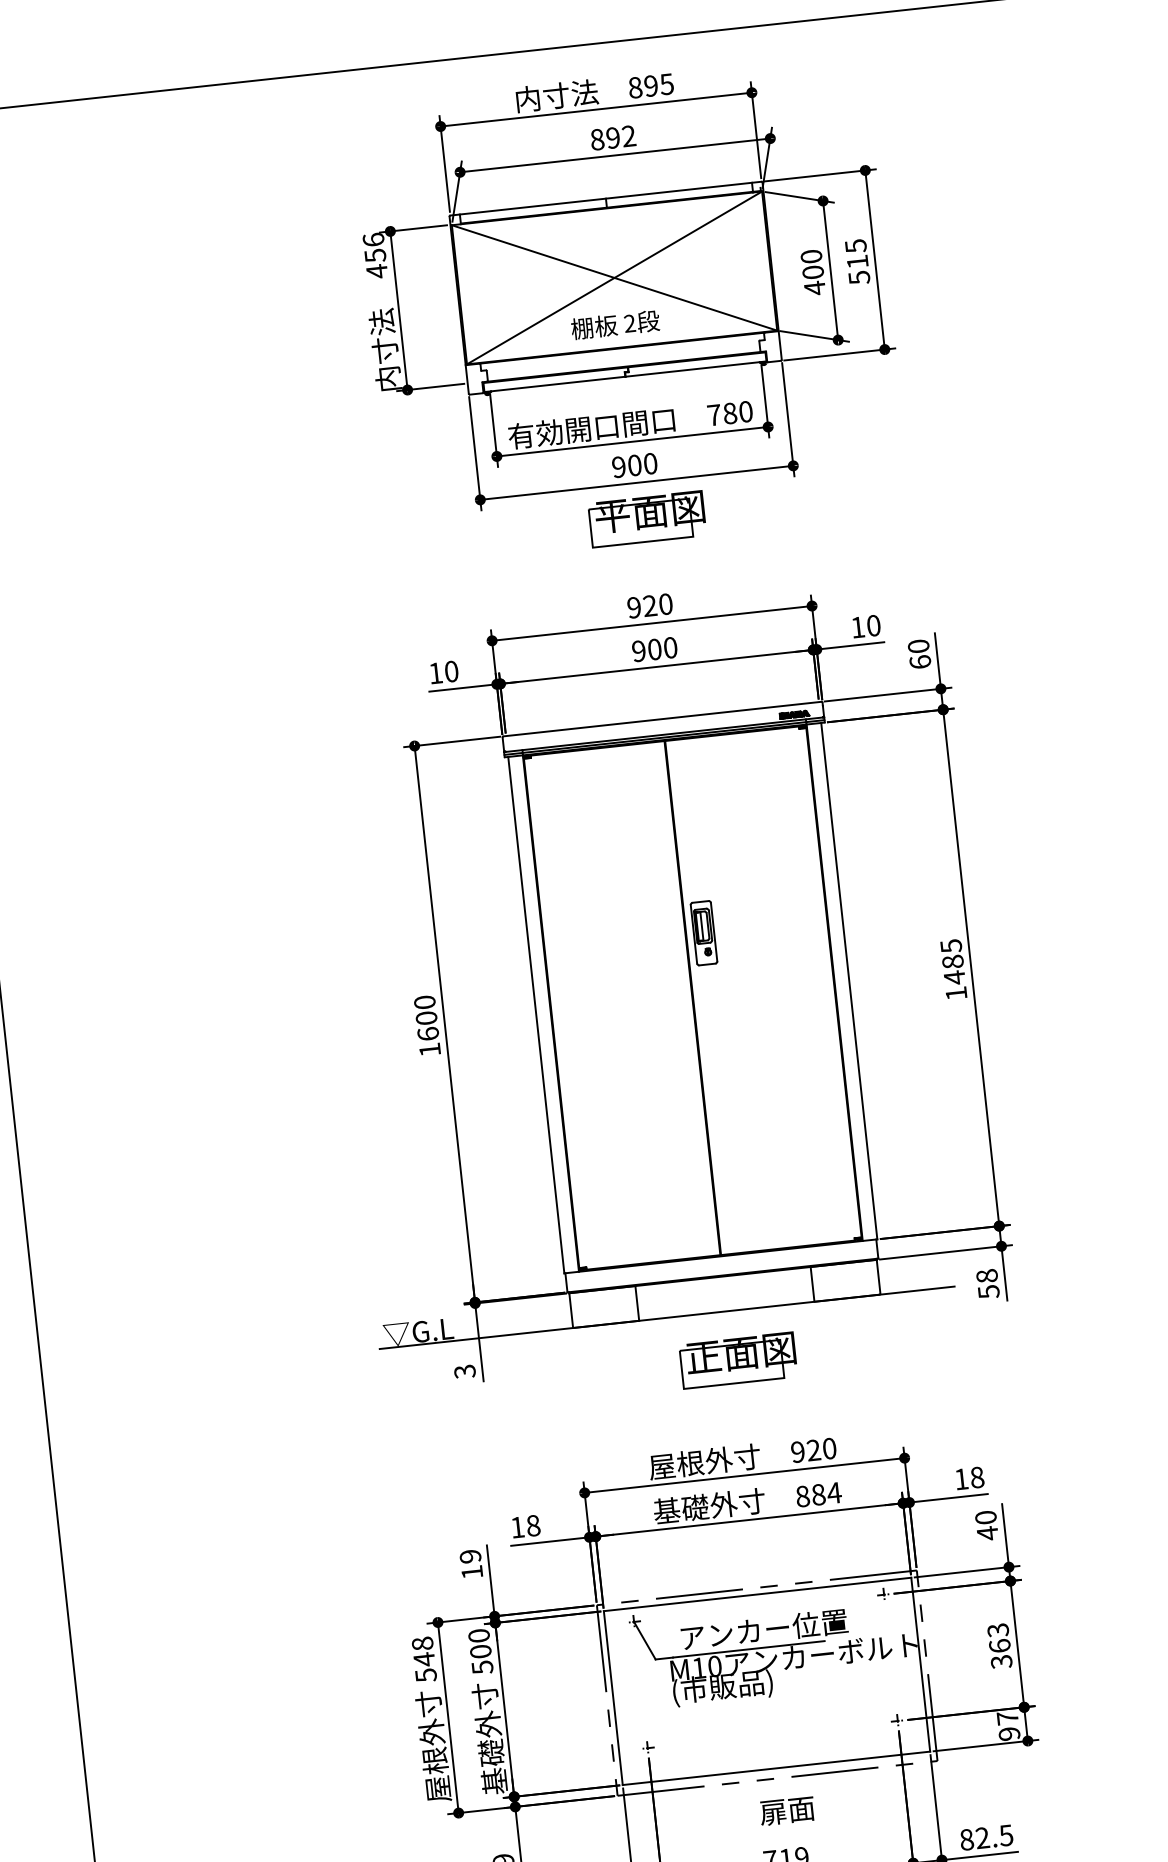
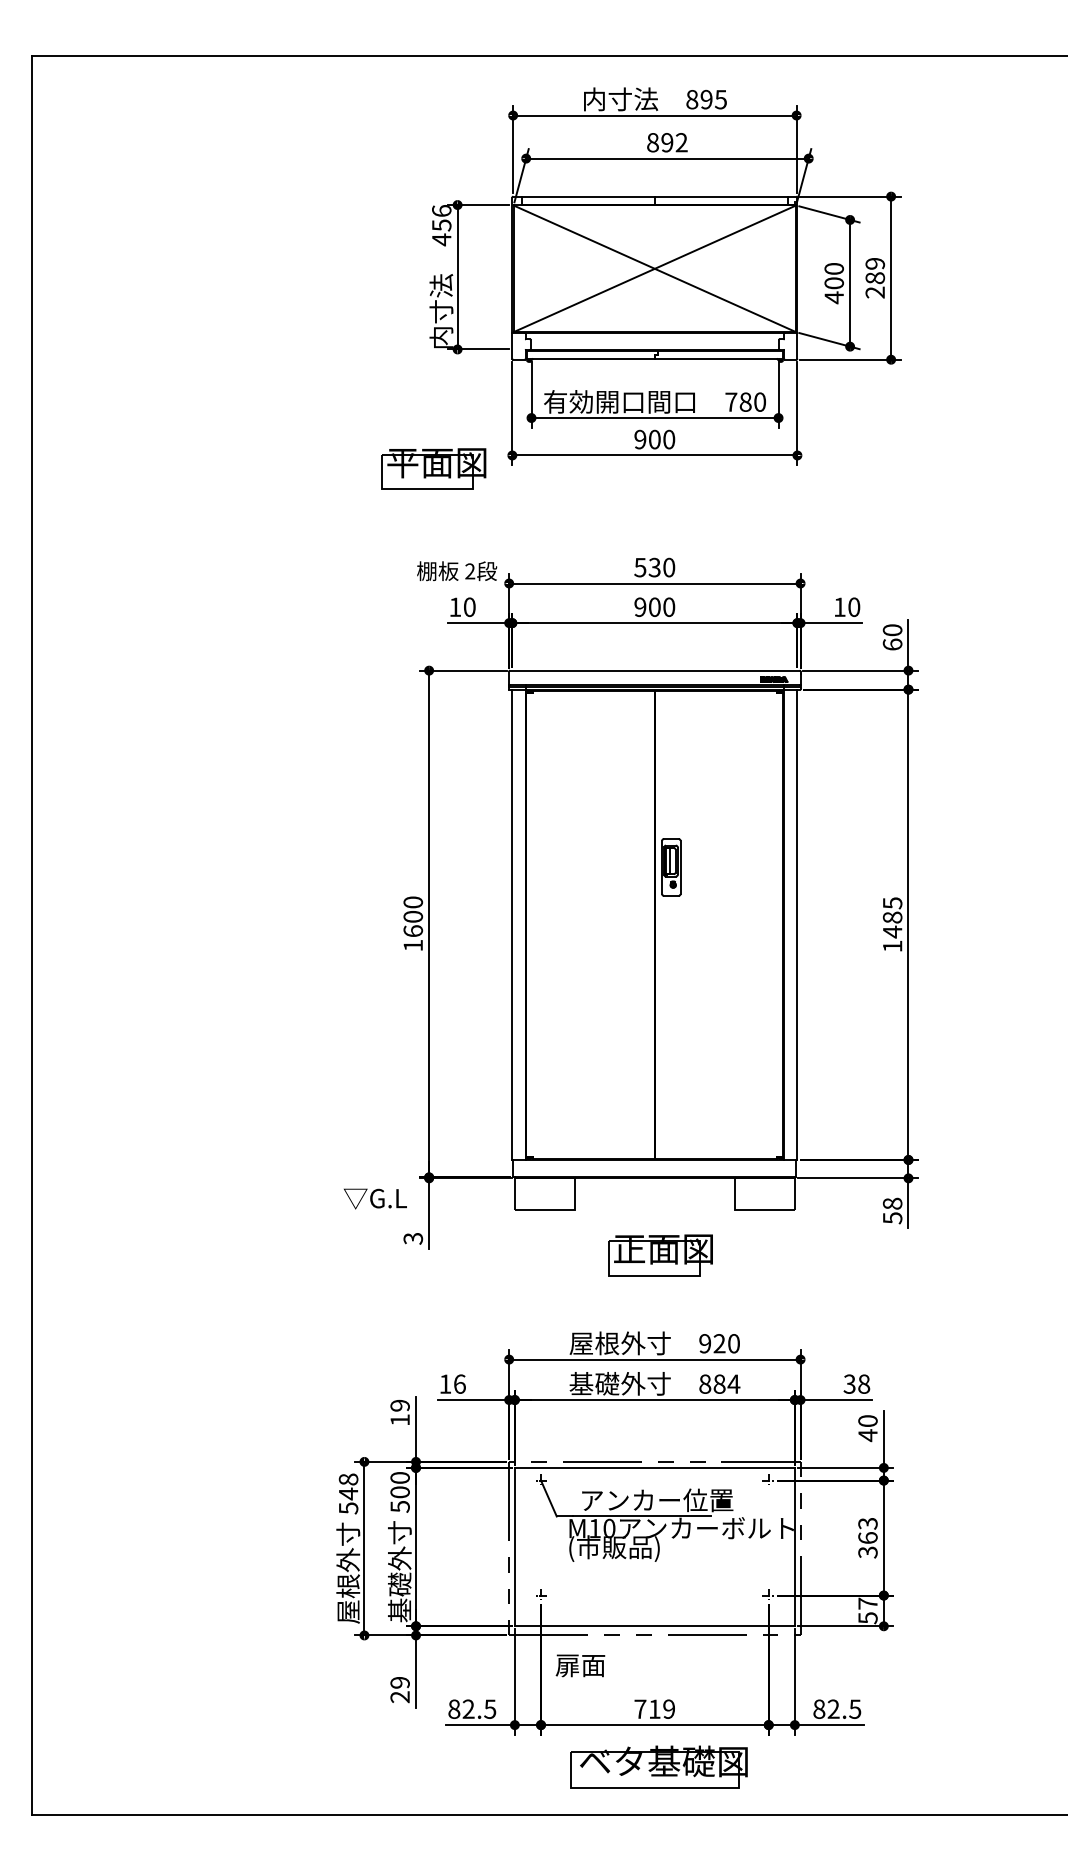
text: (857, 262) -> (875, 278), 515 -> 289
text: (615, 325) -> (457, 571), moved
part: (646, 518) -> (433, 468), moved
text: (642, 606) -> (647, 567), 920 -> 530
line: (667, 1318) -> (600, 1210), removed
text: (961, 1478) -> (849, 1383), 18 -> 38
text: (532, 1525) -> (459, 1383), 18 -> 16
text: (1008, 1734) -> (867, 1618), 97 -> 57
text: (787, 1810) -> (580, 1665), moved

